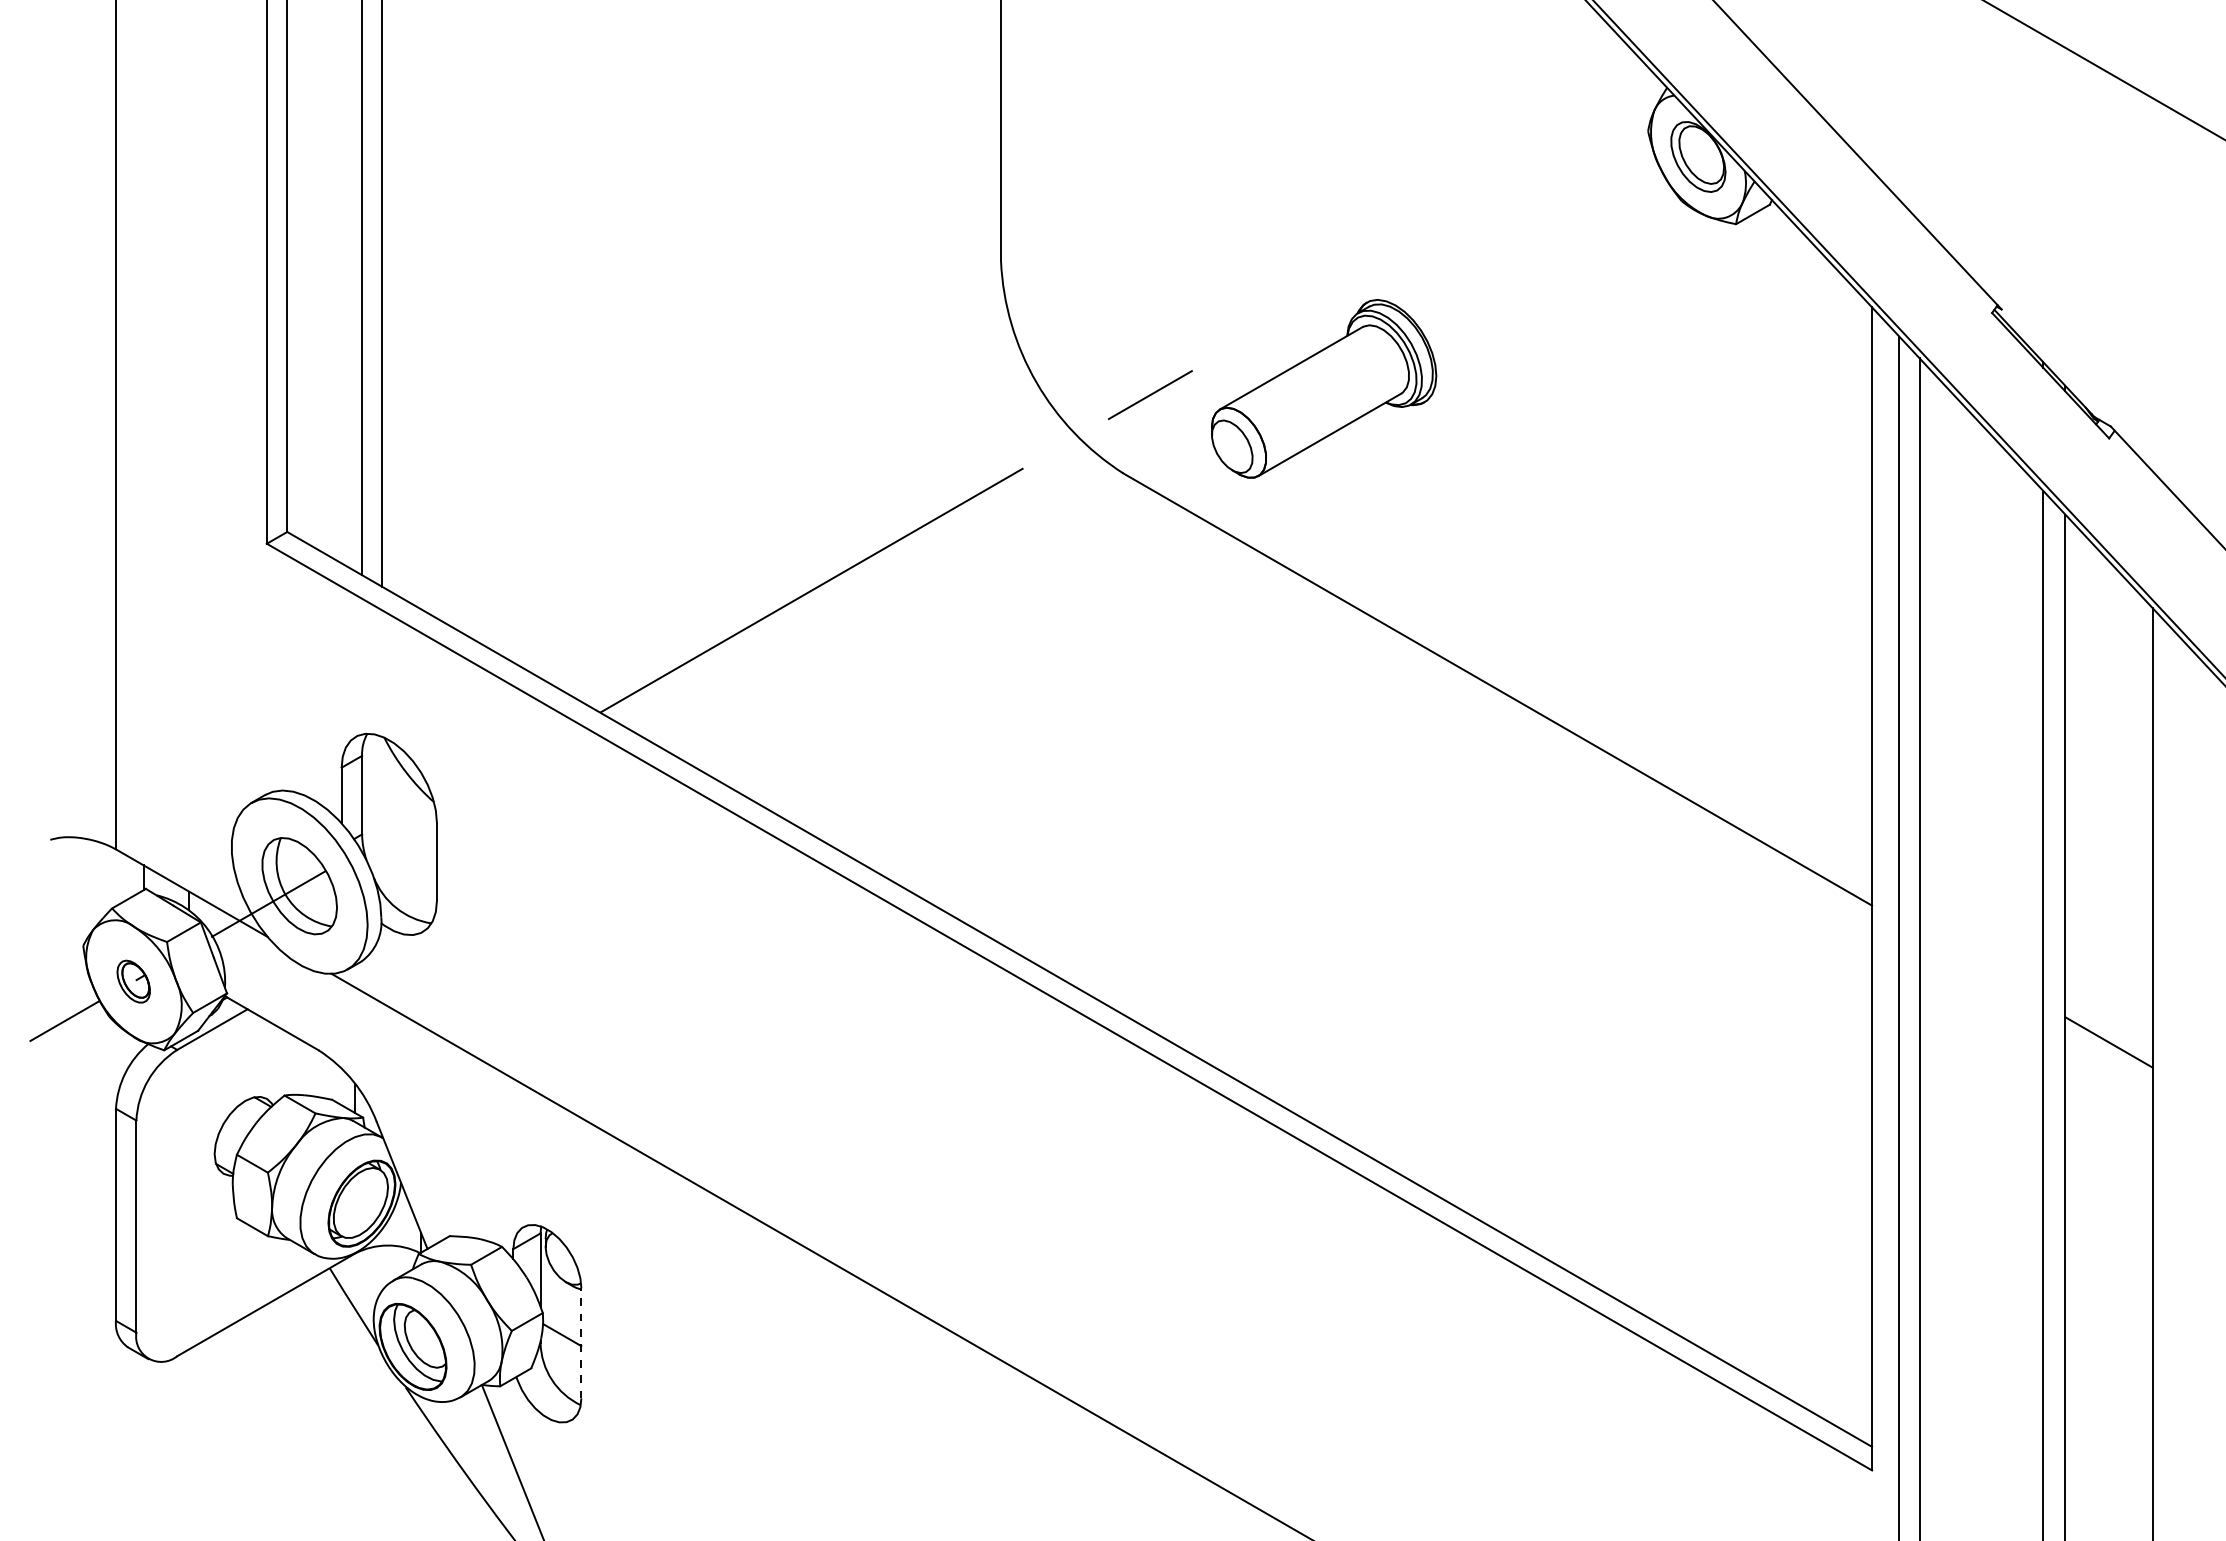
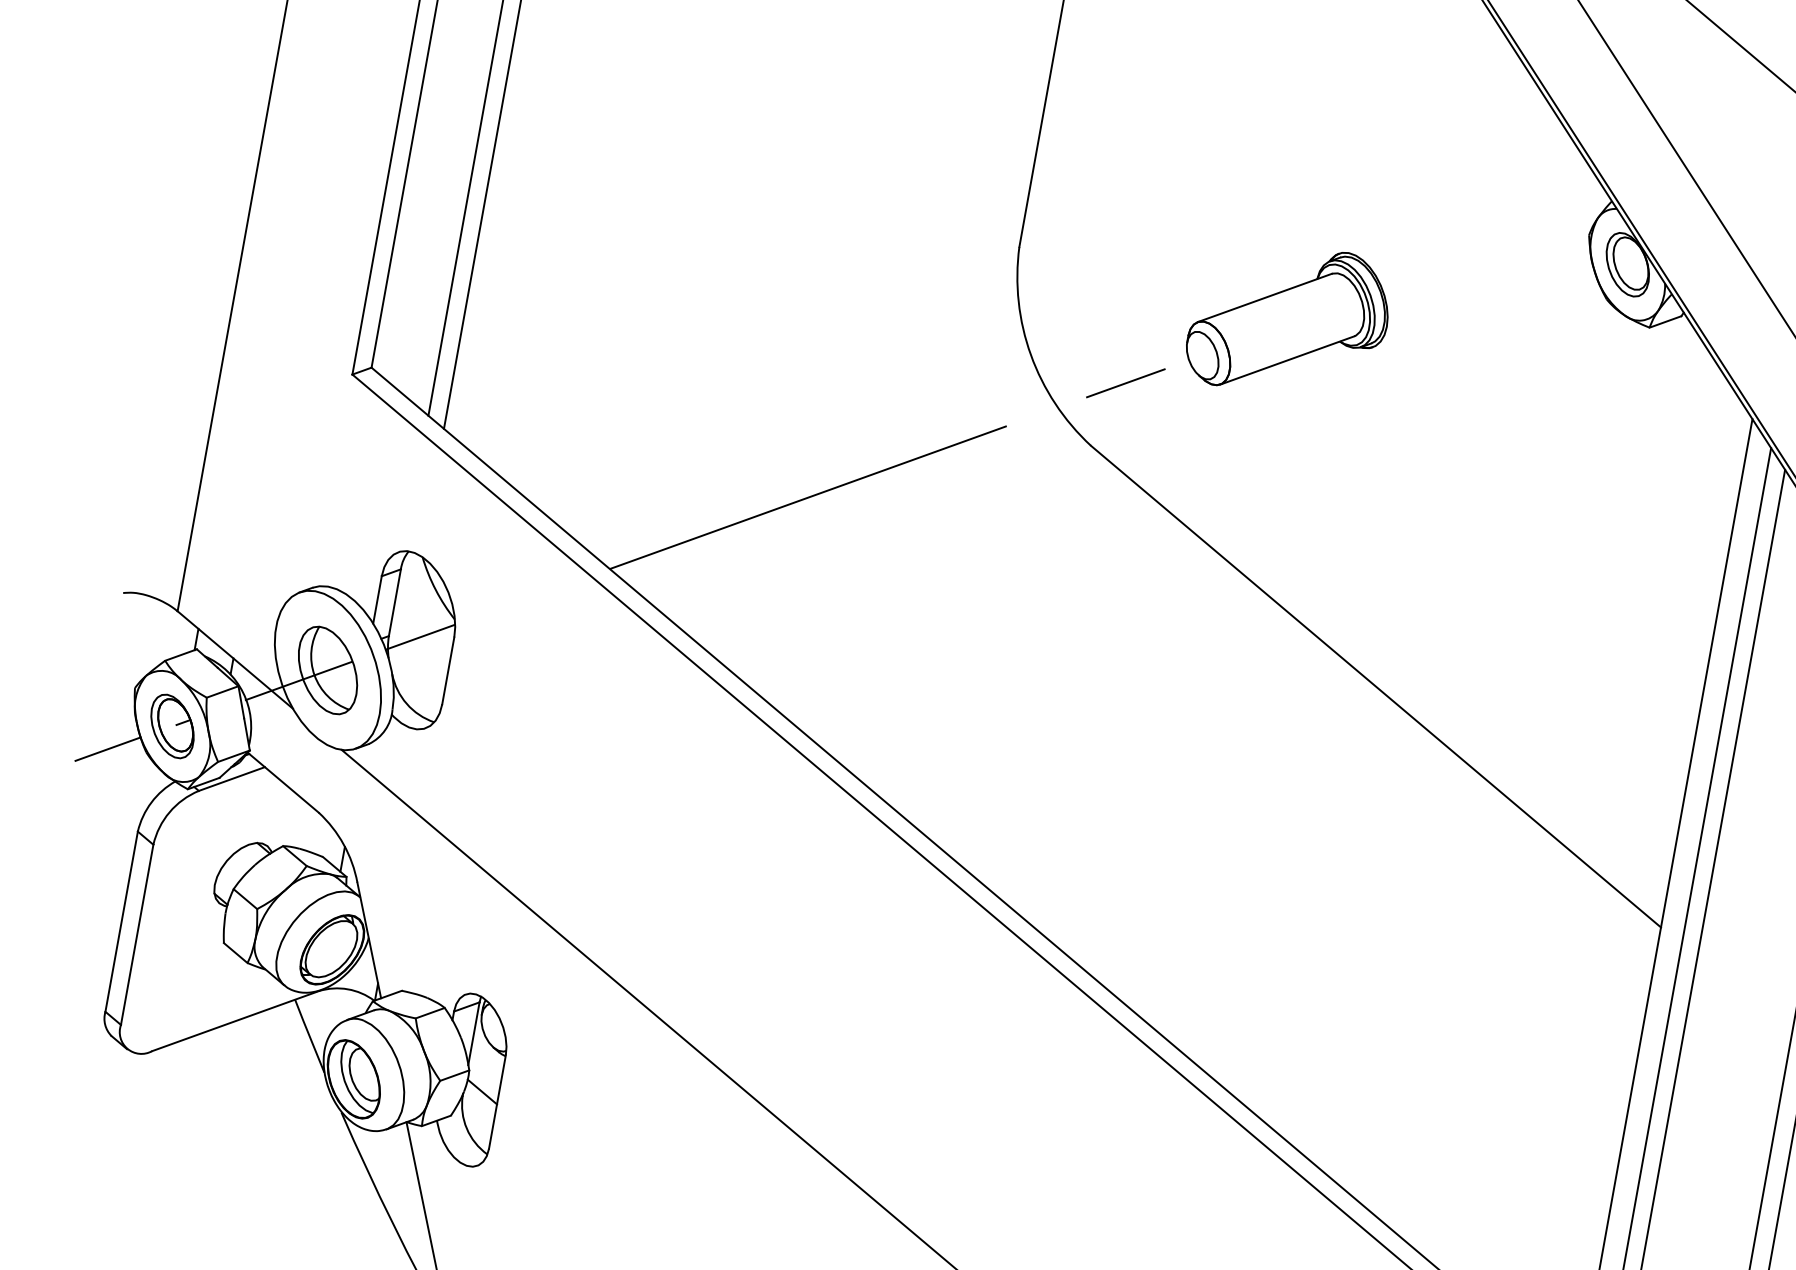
part: (1324, 388) -> (1289, 320), moved
line: (398, 828) -> (420, 636), added
part: (133, 981) -> (172, 726), size x1.67
line: (581, 1343) -> (497, 1102), dashed -> solid

